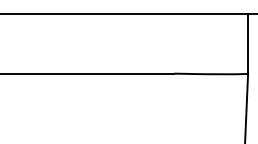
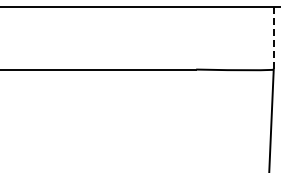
line: (247, 45) -> (273, 39), solid -> dashed

